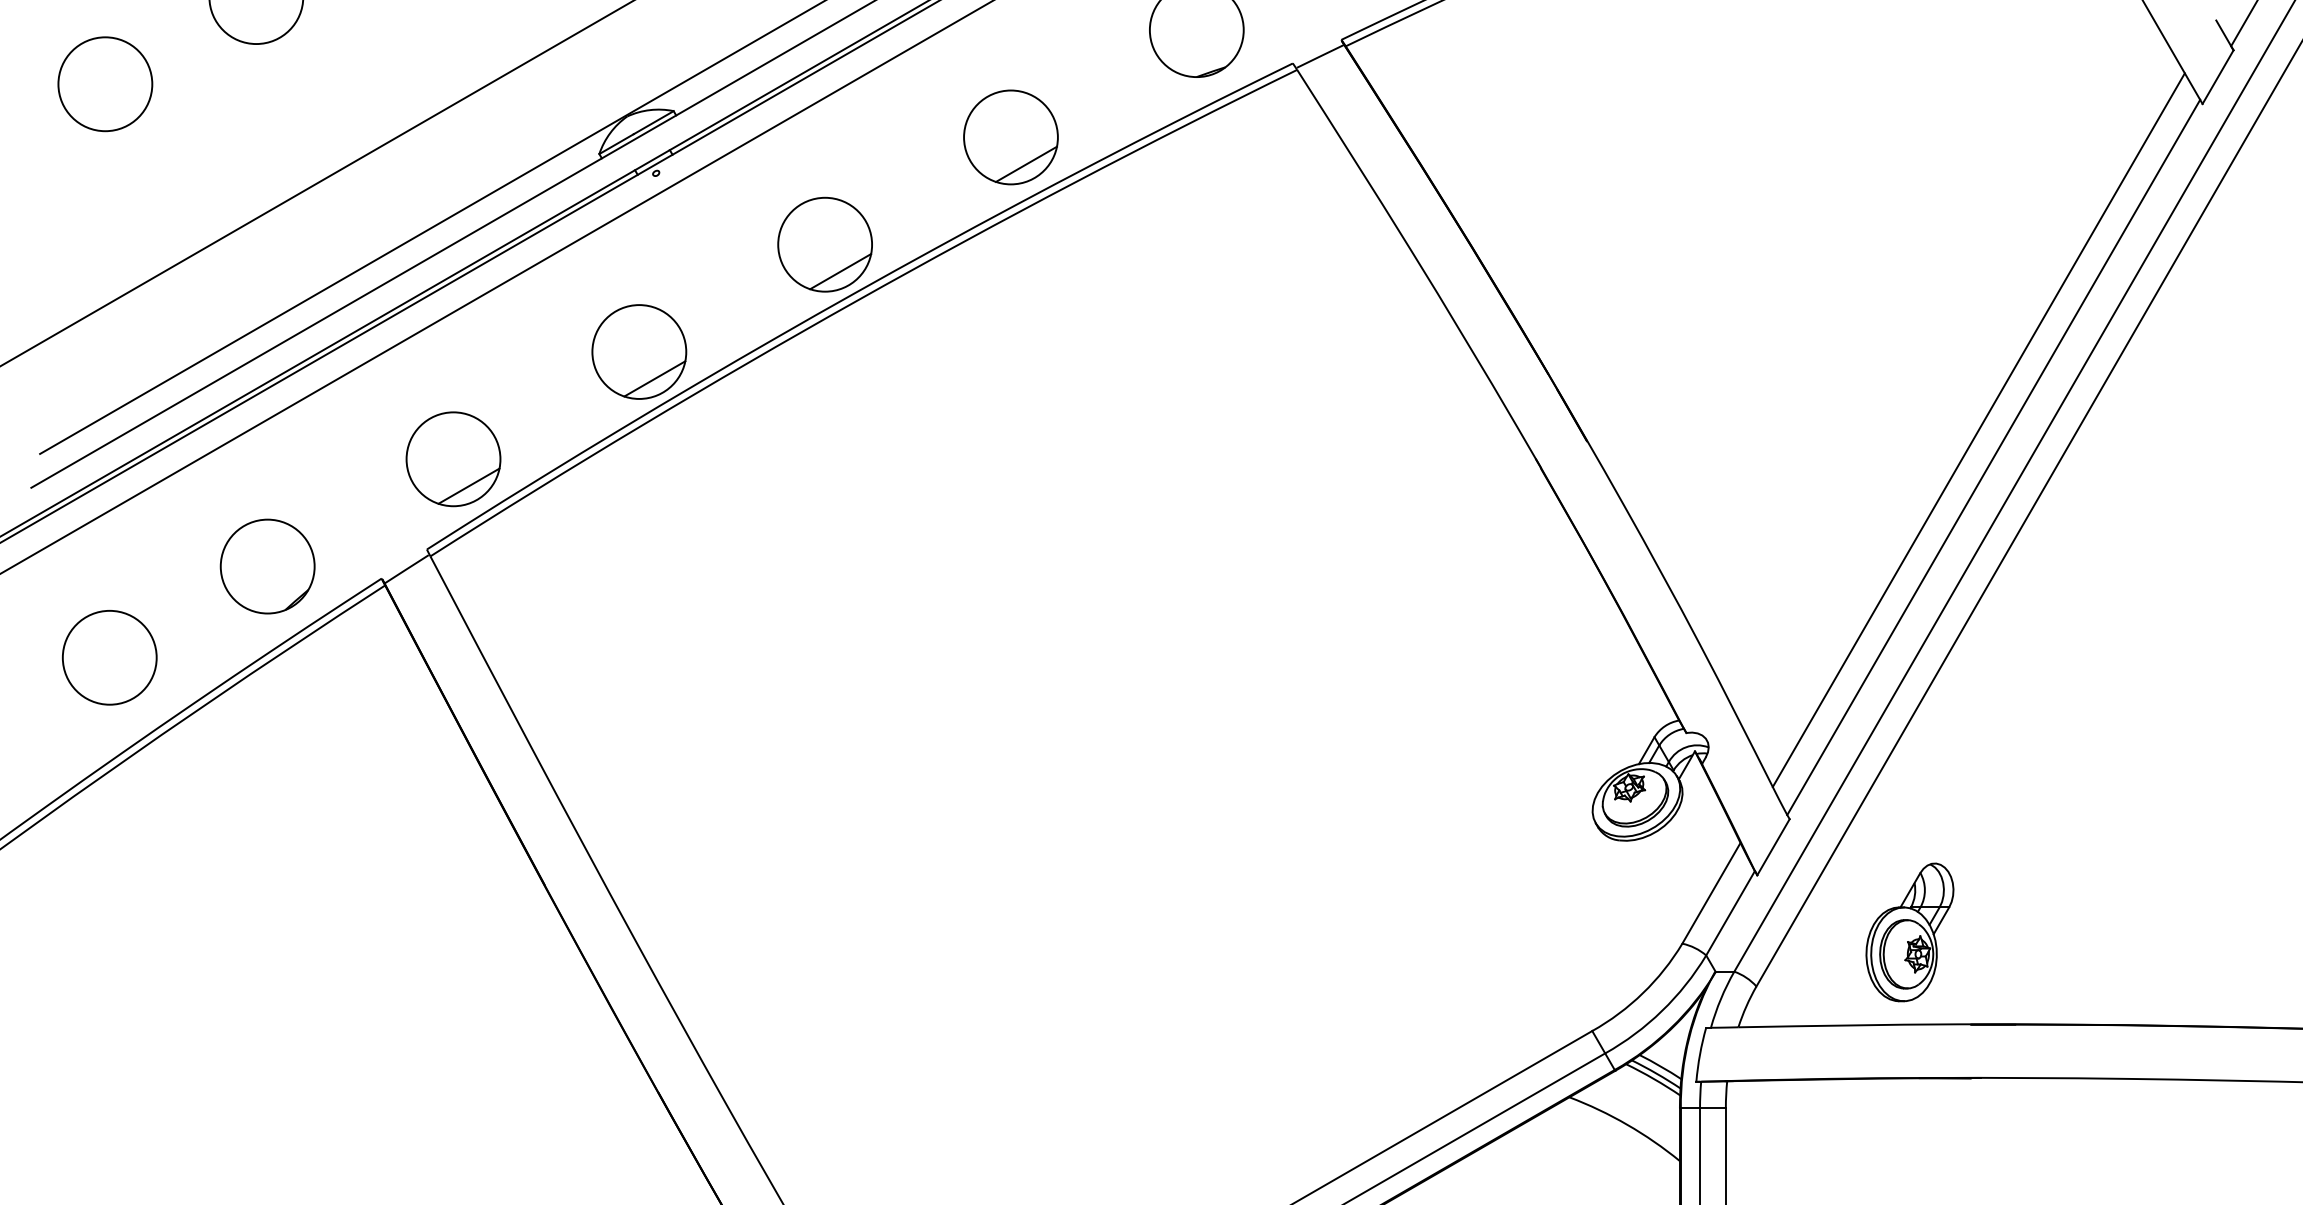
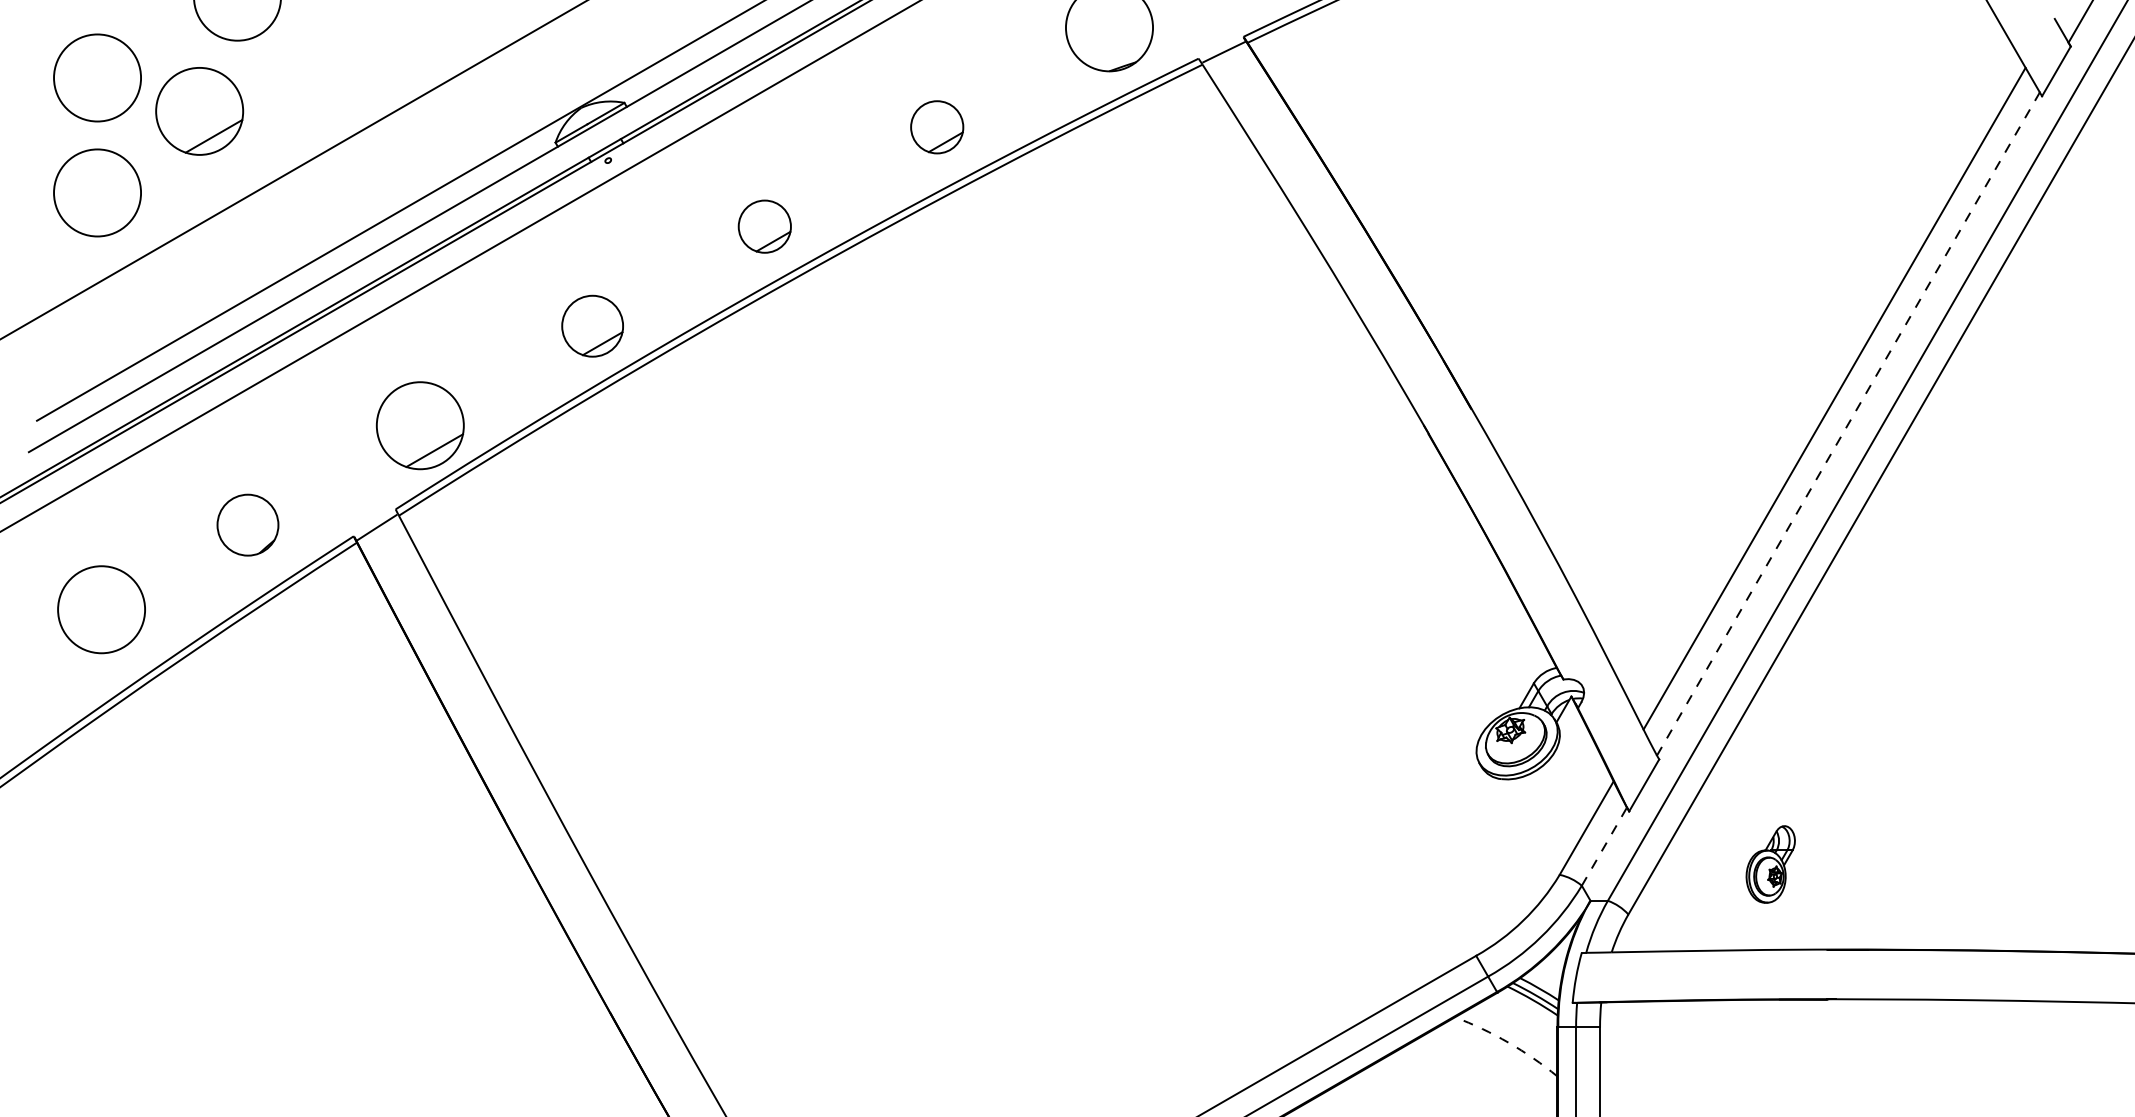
part: (215, 120) -> (199, 111), added
part: (1010, 137) -> (936, 127), size x0.6
circle: (105, 208) -> (97, 193), added
part: (824, 244) -> (764, 226), size x0.6
part: (639, 351) -> (592, 325), size x0.7
line: (1993, 457) -> (1848, 424), solid -> dashed
part: (267, 566) -> (247, 525), size x0.7
line: (1730, 913) -> (1604, 846), solid -> dashed
part: (1909, 932) -> (1770, 864), size x0.6
arc: (1627, 1124) -> (1508, 1042), solid -> dashed

